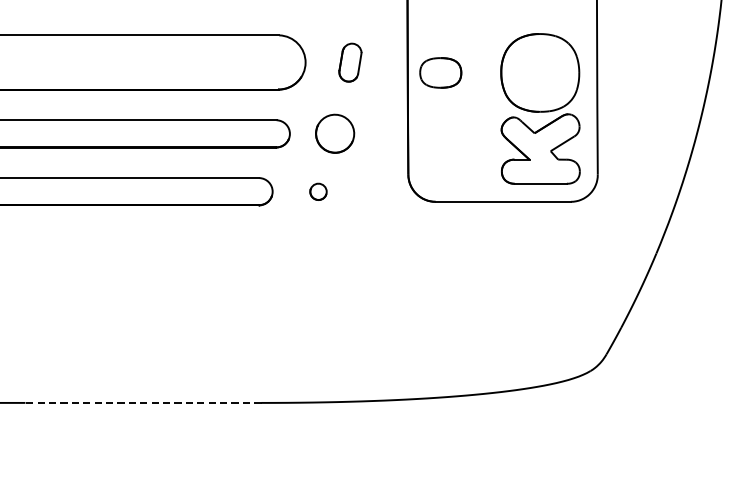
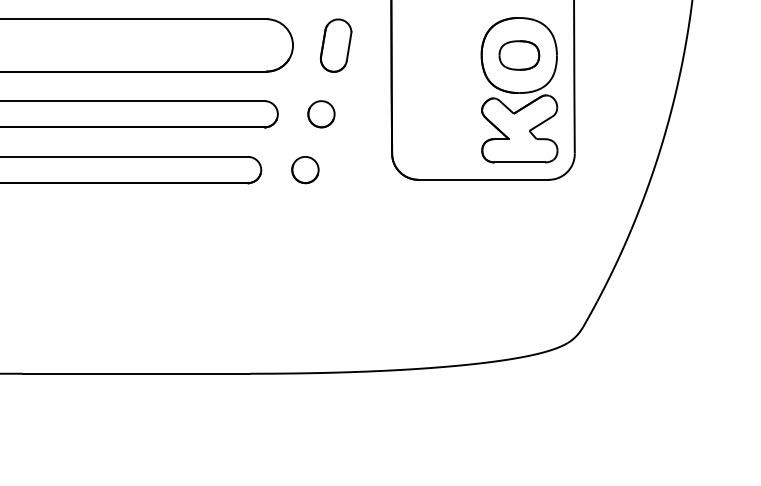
part: (350, 62) -> (336, 45), size x1.43
part: (440, 72) -> (519, 55), moved
part: (335, 134) -> (321, 114), size x0.71
part: (318, 192) -> (305, 170), size x1.67
line: (143, 402) -> (136, 373), dashed -> solid

